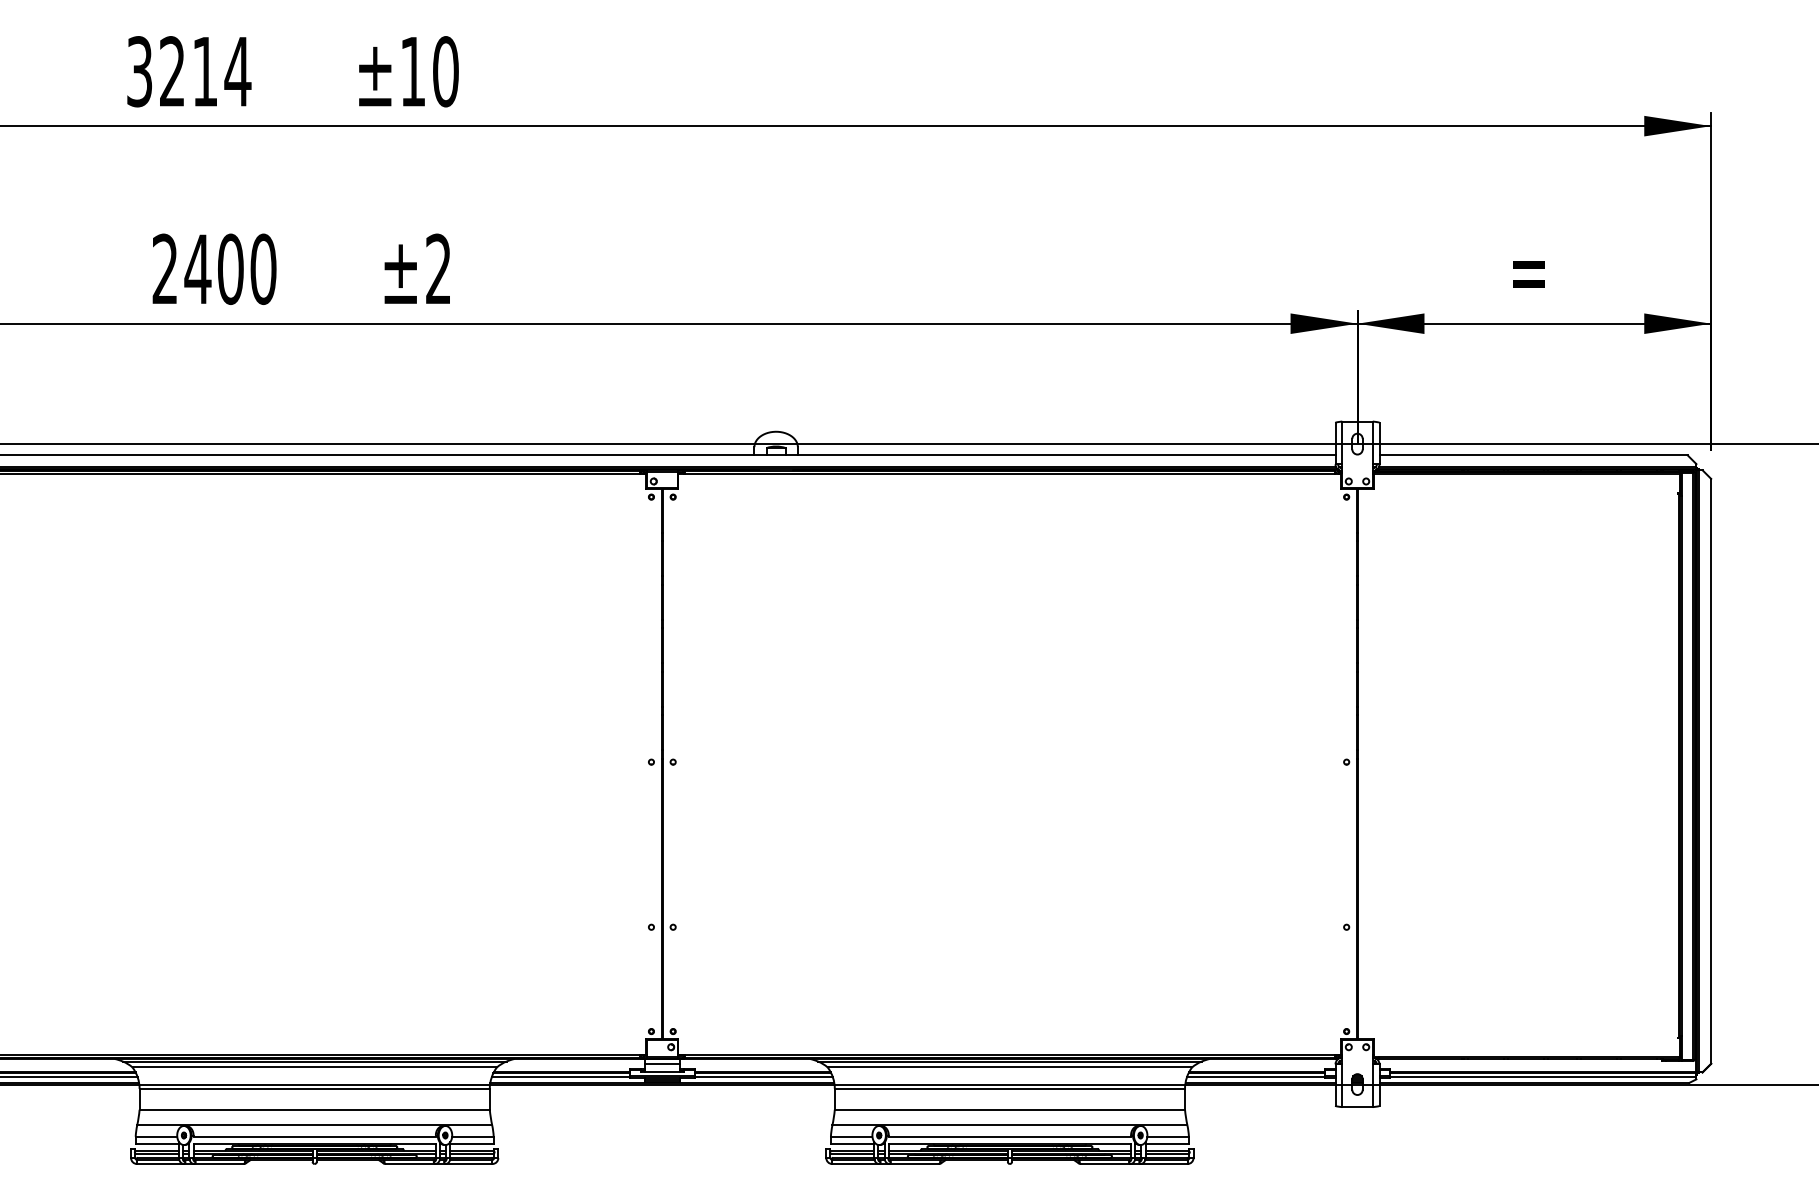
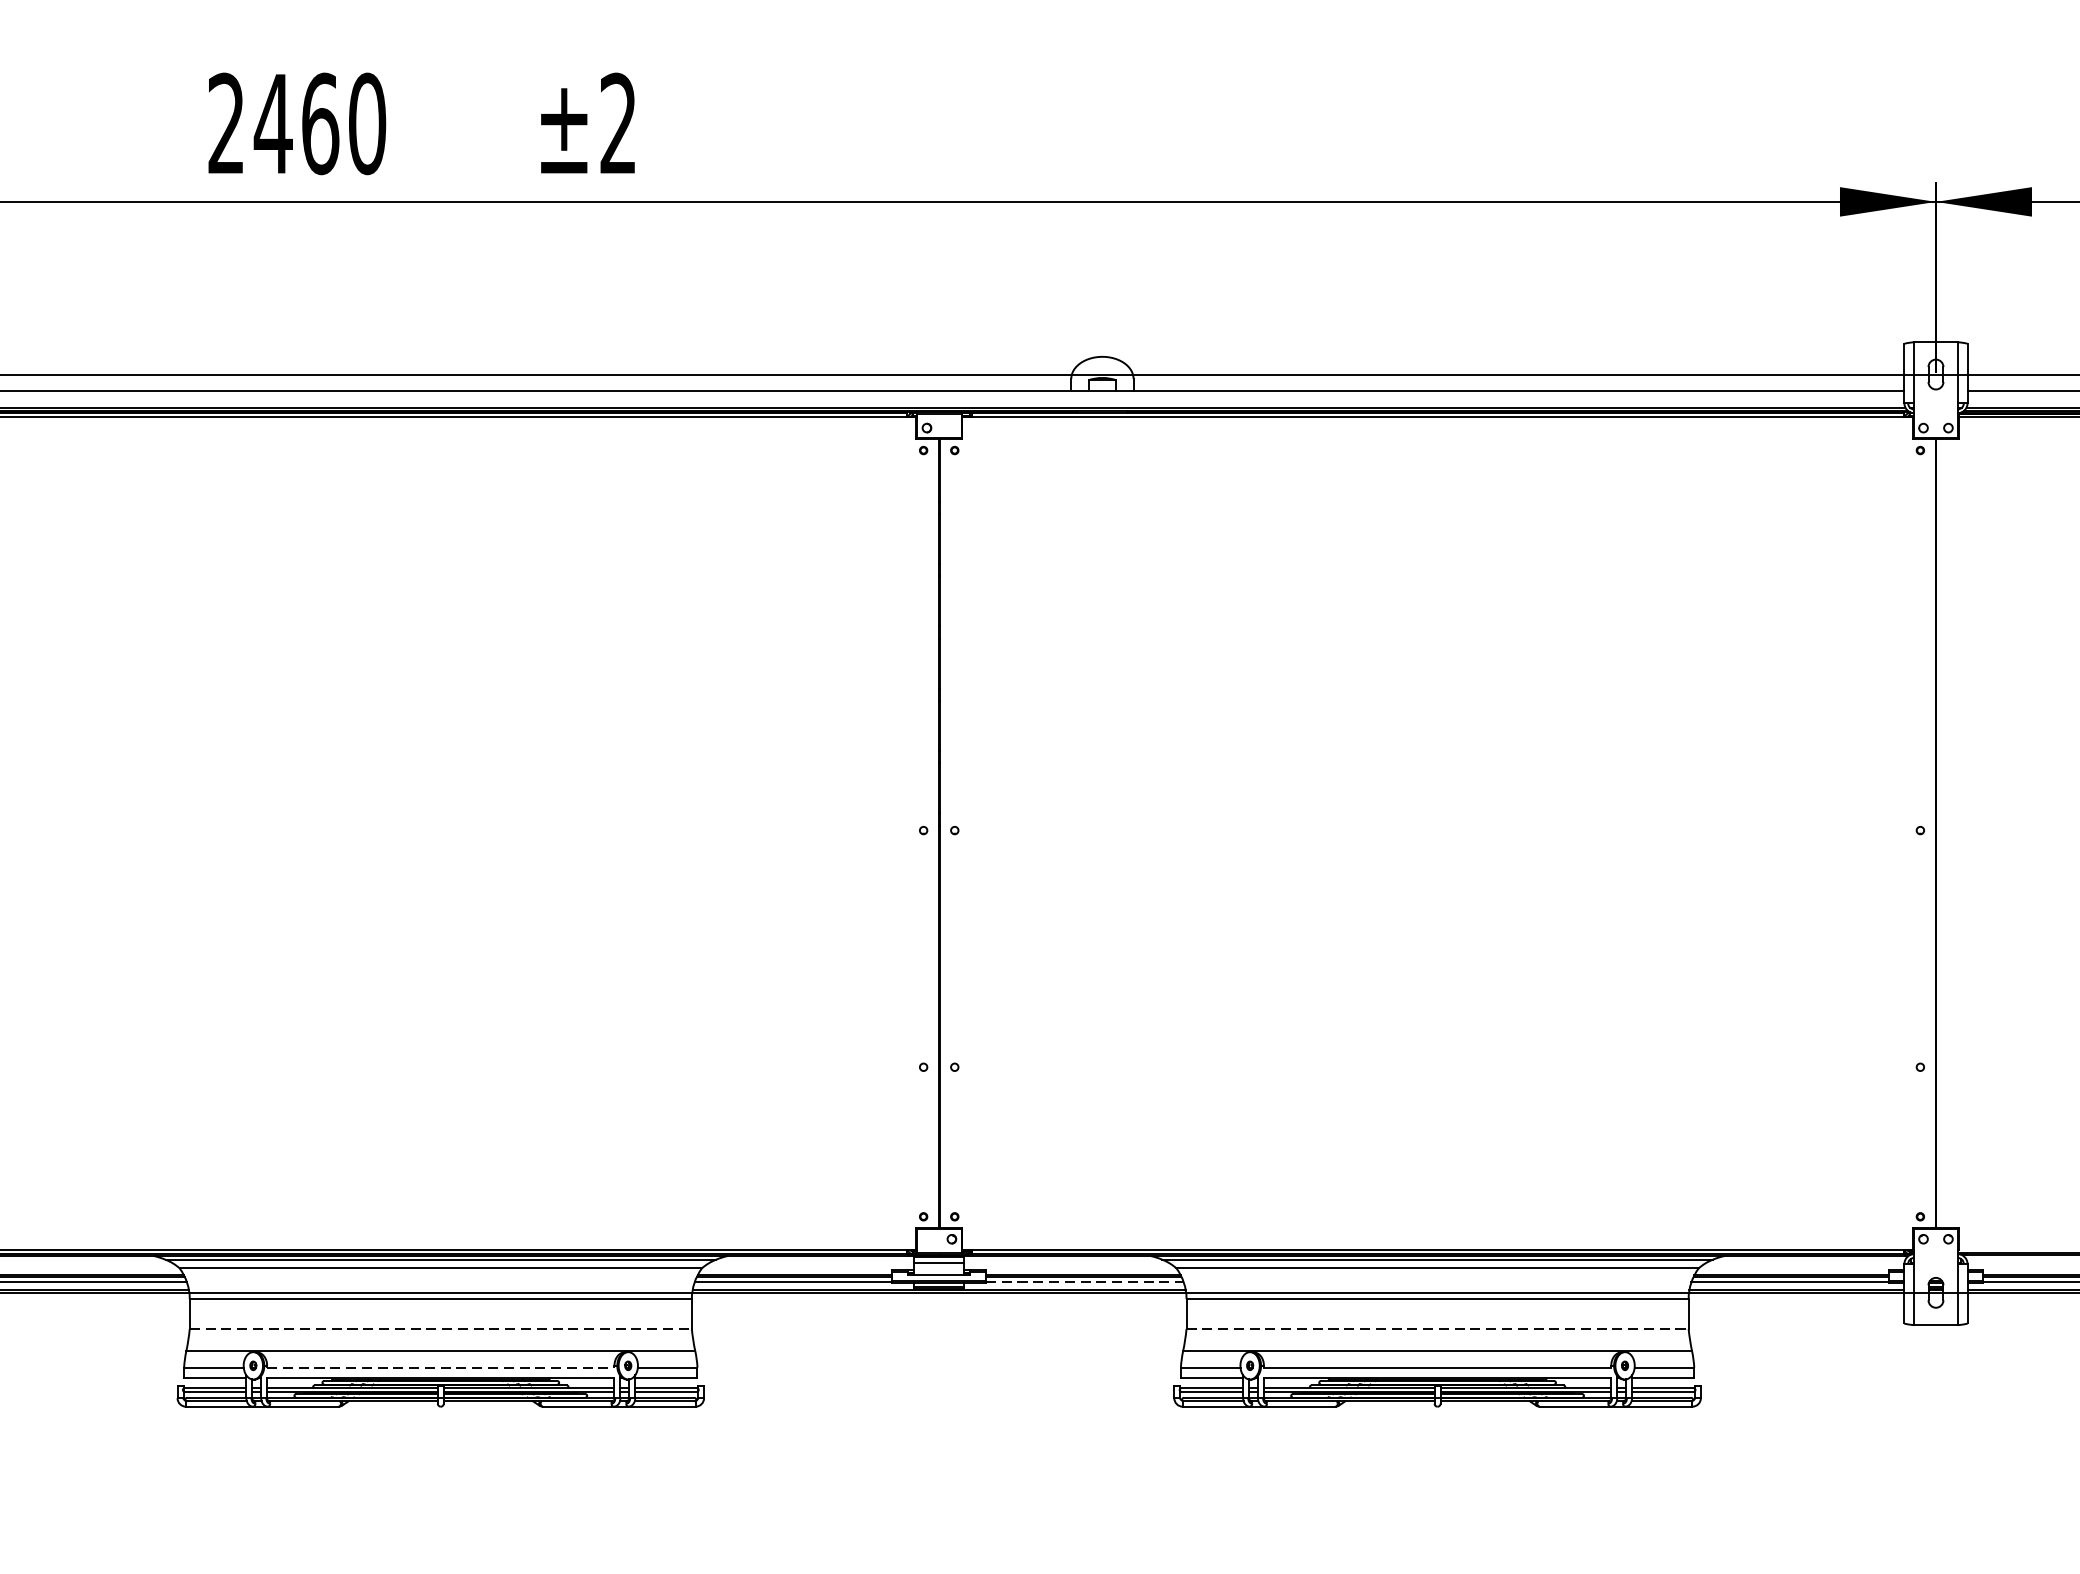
text: (230, 268) -> (320, 122), 2400 -> 2460
line: (763, 1077) -> (1084, 1282), solid -> dashed
line: (315, 1109) -> (441, 1328), solid -> dashed
line: (1010, 1109) -> (1438, 1328), solid -> dashed
line: (315, 1136) -> (441, 1367), solid -> dashed

